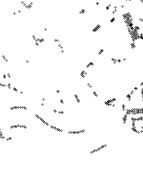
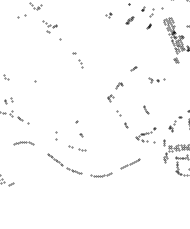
part: (95, 28) -> (129, 20), moved
part: (37, 40) -> (49, 26), moved
part: (77, 98) -> (146, 109), moved
part: (109, 101) -> (145, 135), size x1.67
part: (58, 111) -> (77, 148), size x1.43
part: (17, 126) -> (23, 168), removed
line: (98, 148) -> (130, 163), moved

